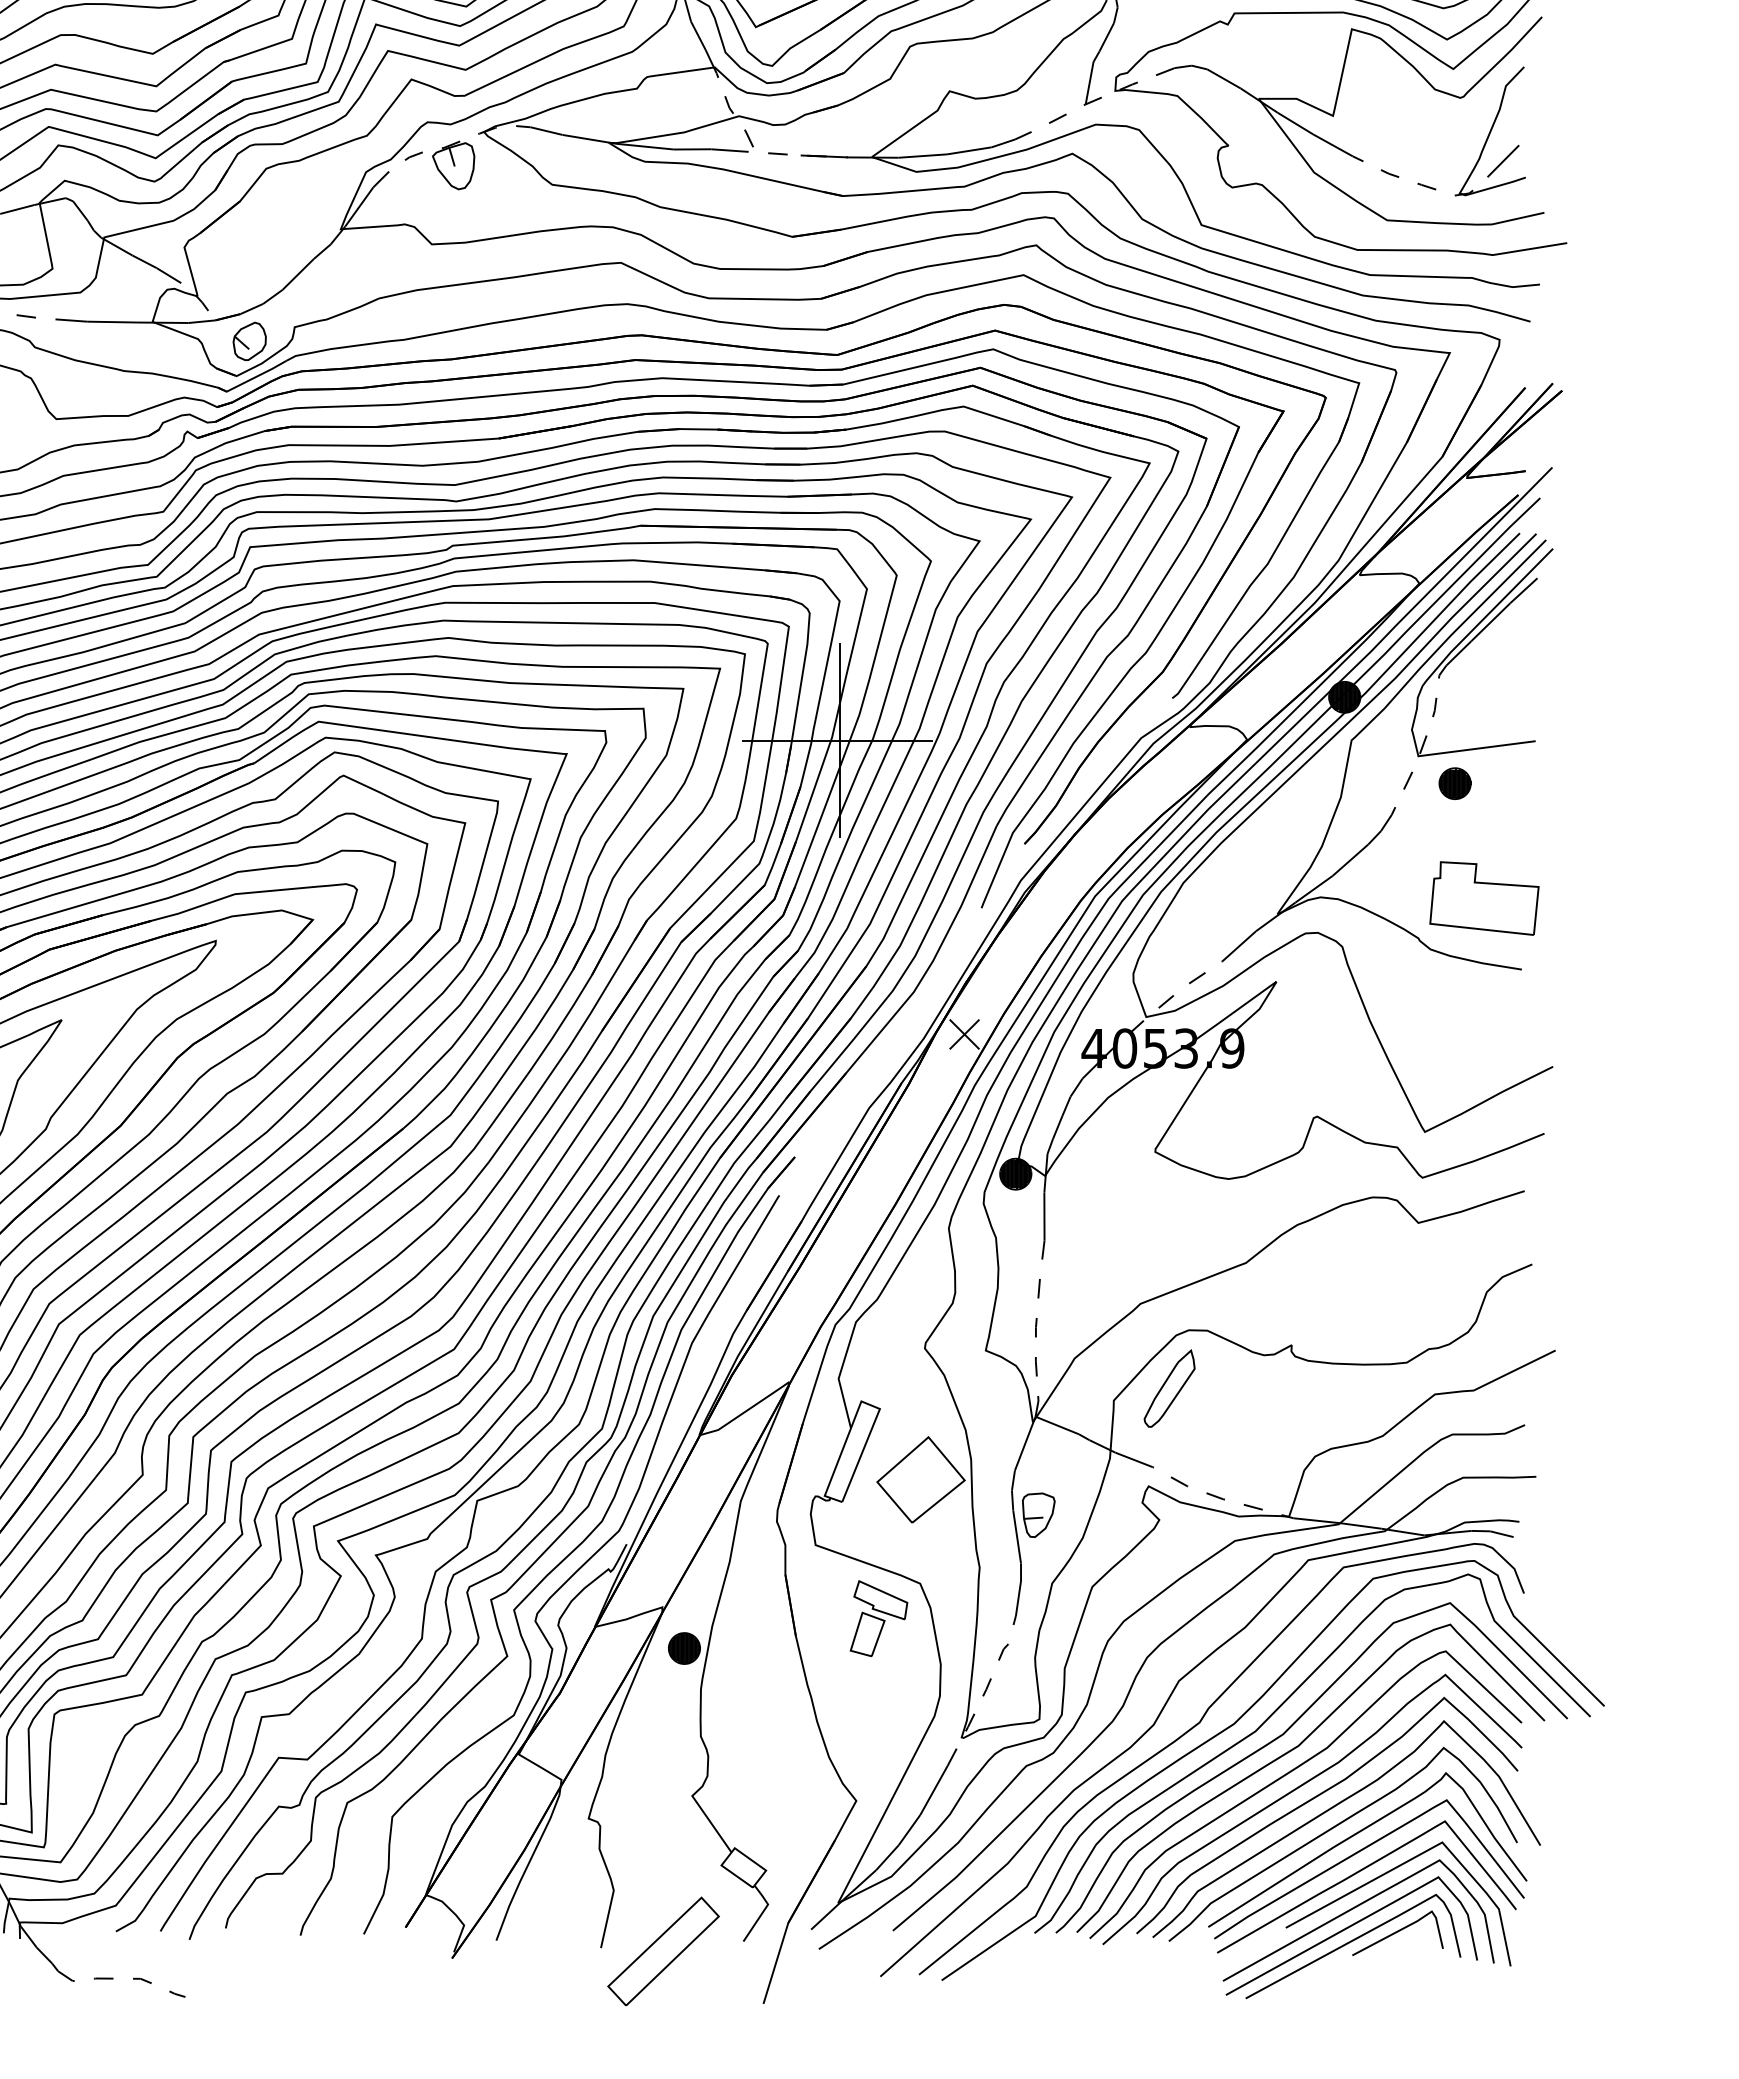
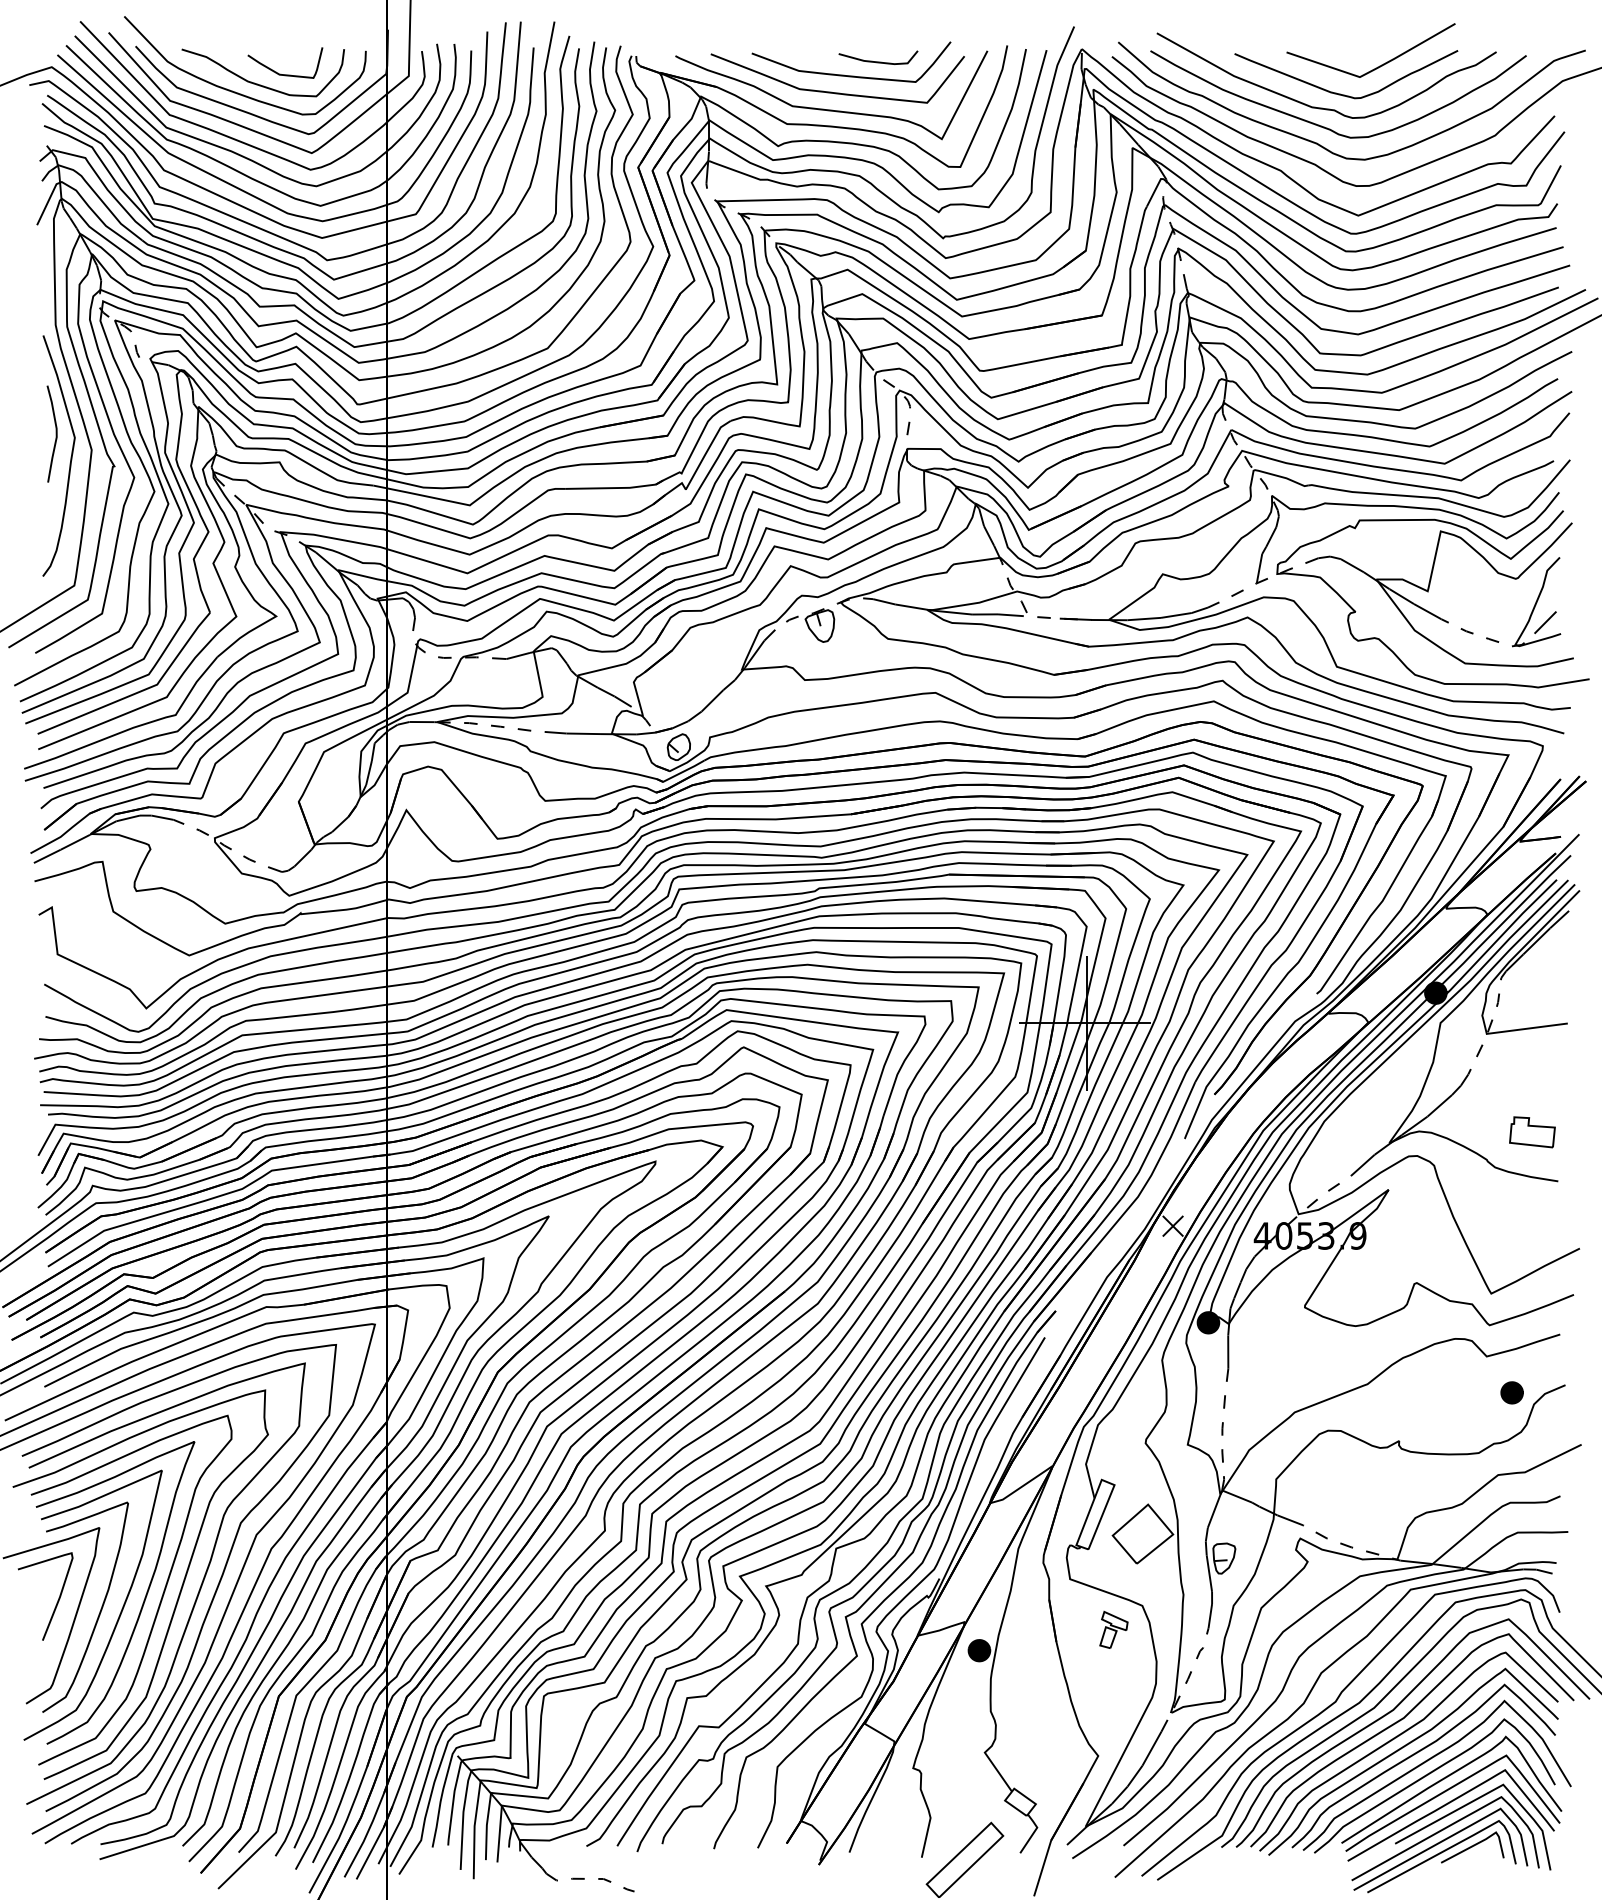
part: (1454, 783) -> (1511, 1392), moved
part: (1484, 898) -> (1532, 1132), size x0.6
part: (1169, 1387) -> (1314, 1470), removed
part: (878, 1617) -> (1113, 1629), size x0.7

